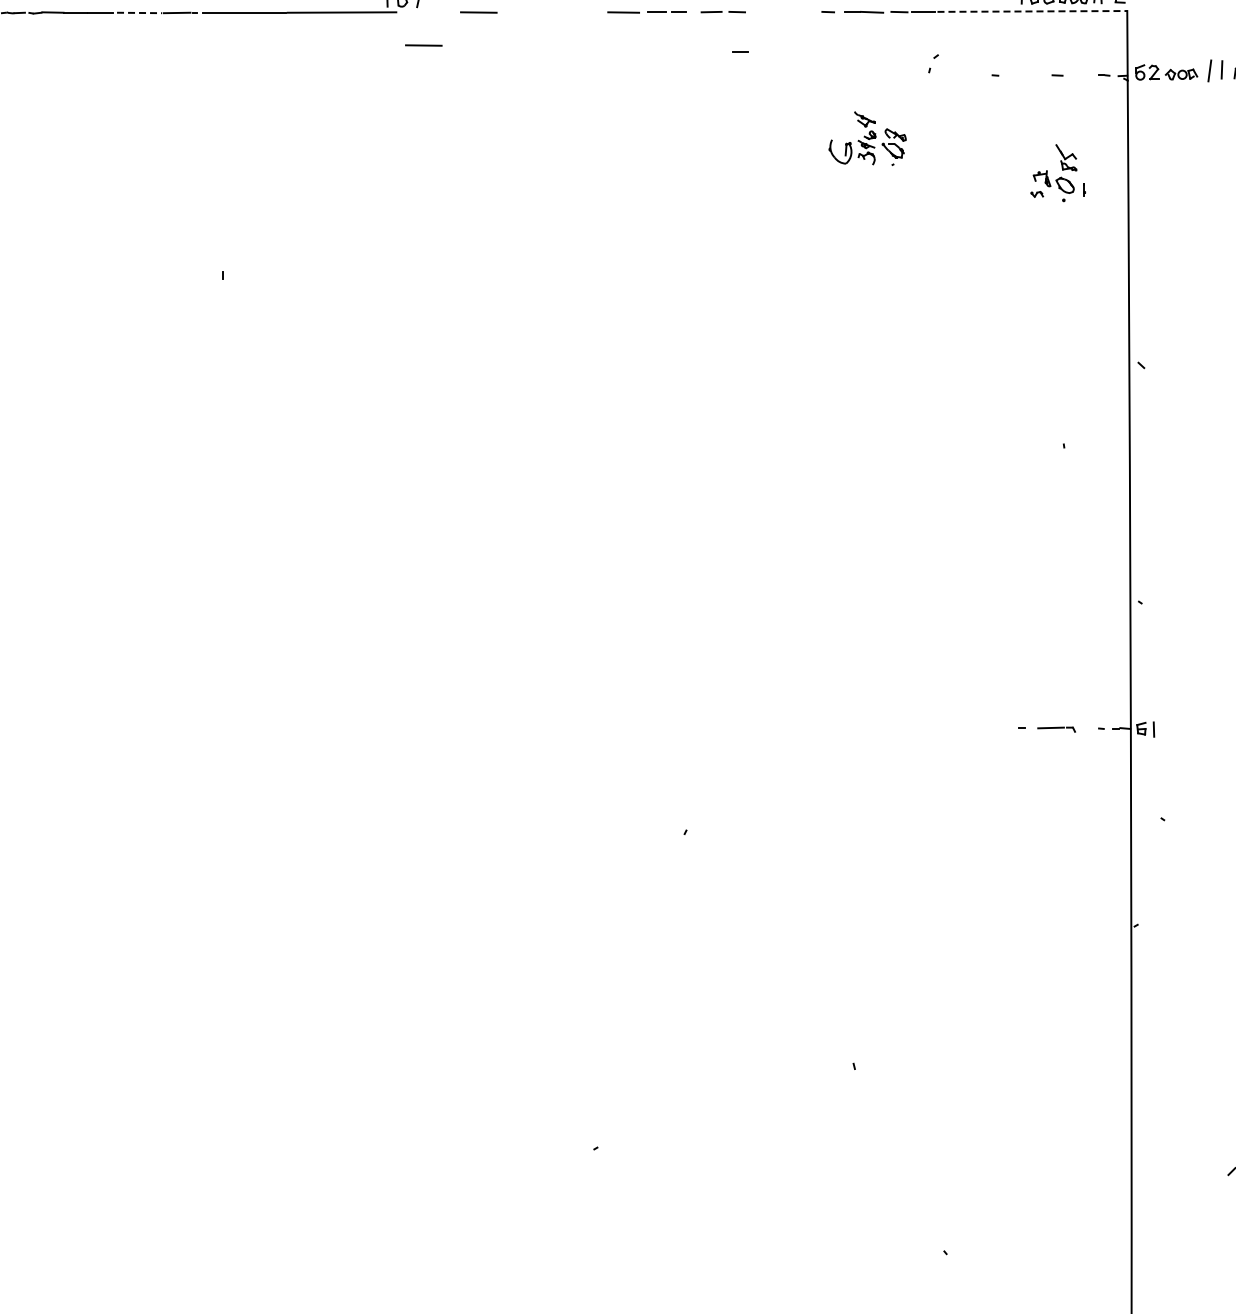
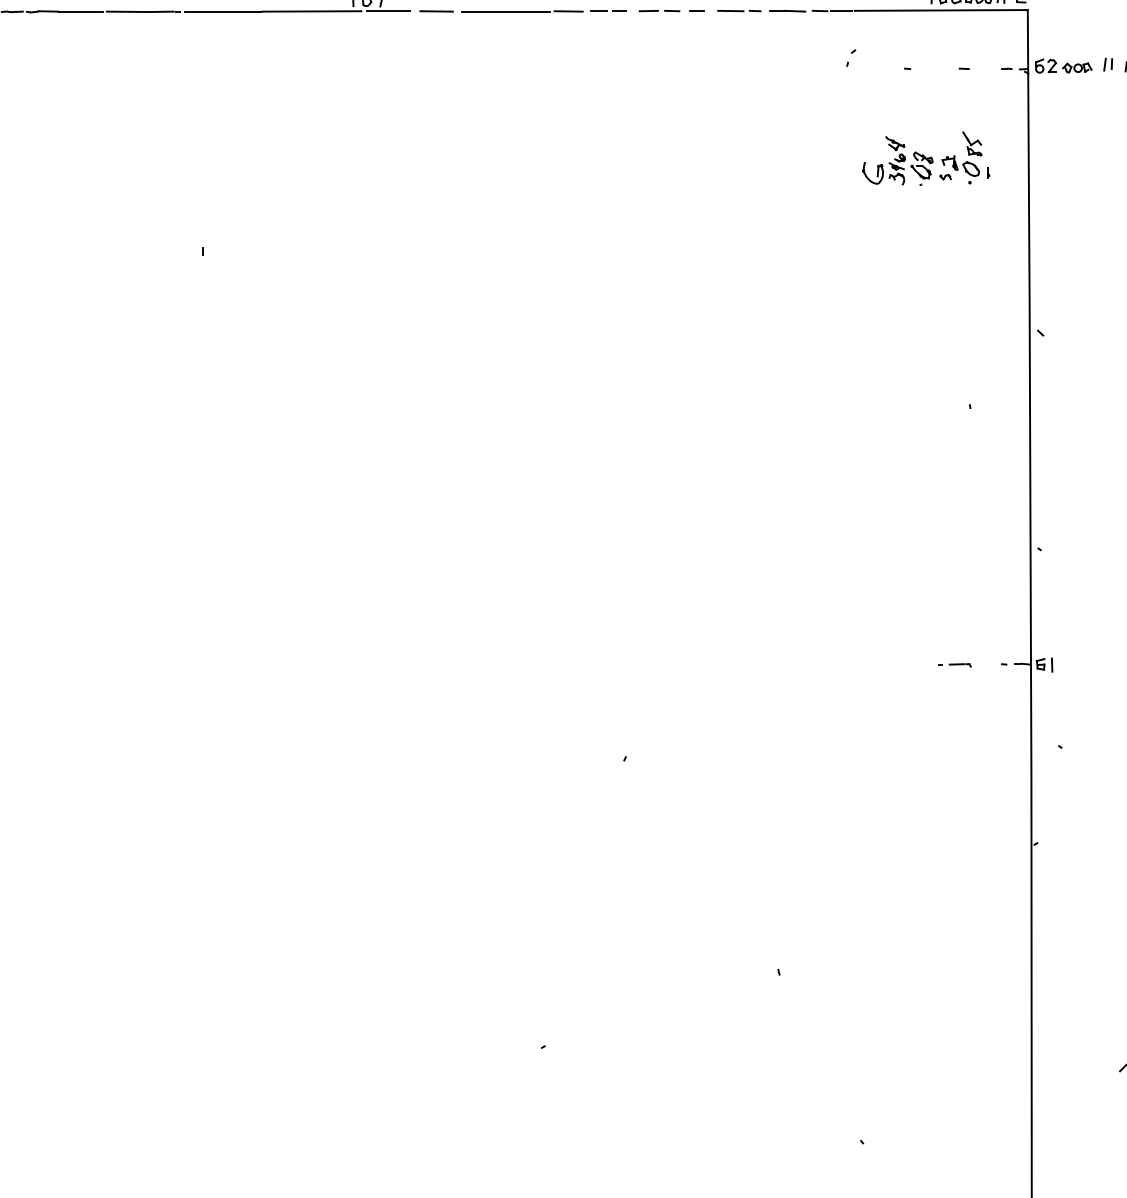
line: (801, 11) -> (730, 10), added
line: (1032, 11) -> (941, 10), dashed -> solid
line: (139, 12) -> (127, 11), dashed -> solid
line: (425, 12) -> (387, 11), added
line: (555, 12) -> (506, 11), added
line: (423, 45) -> (386, 41), removed
line: (740, 51) -> (697, 10), moved
part: (1215, 70) -> (1108, 64), size x0.62
part: (867, 138) -> (897, 160), moved
part: (1047, 729) -> (955, 665), size x0.62

